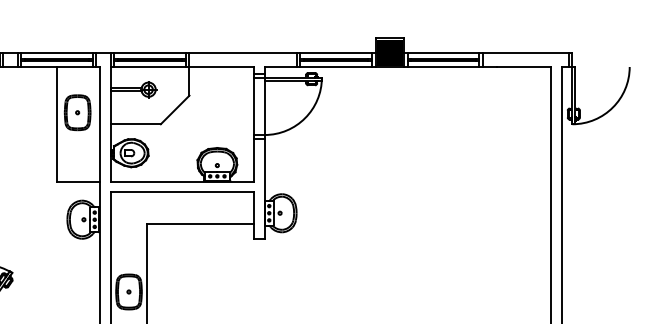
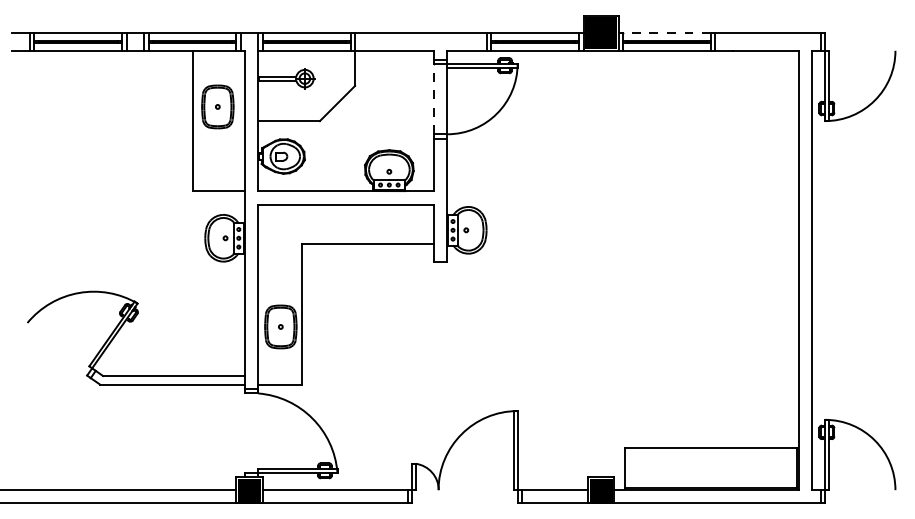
line: (444, 52) -> (667, 33), solid -> dashed
line: (254, 105) -> (434, 98), solid -> dashed

